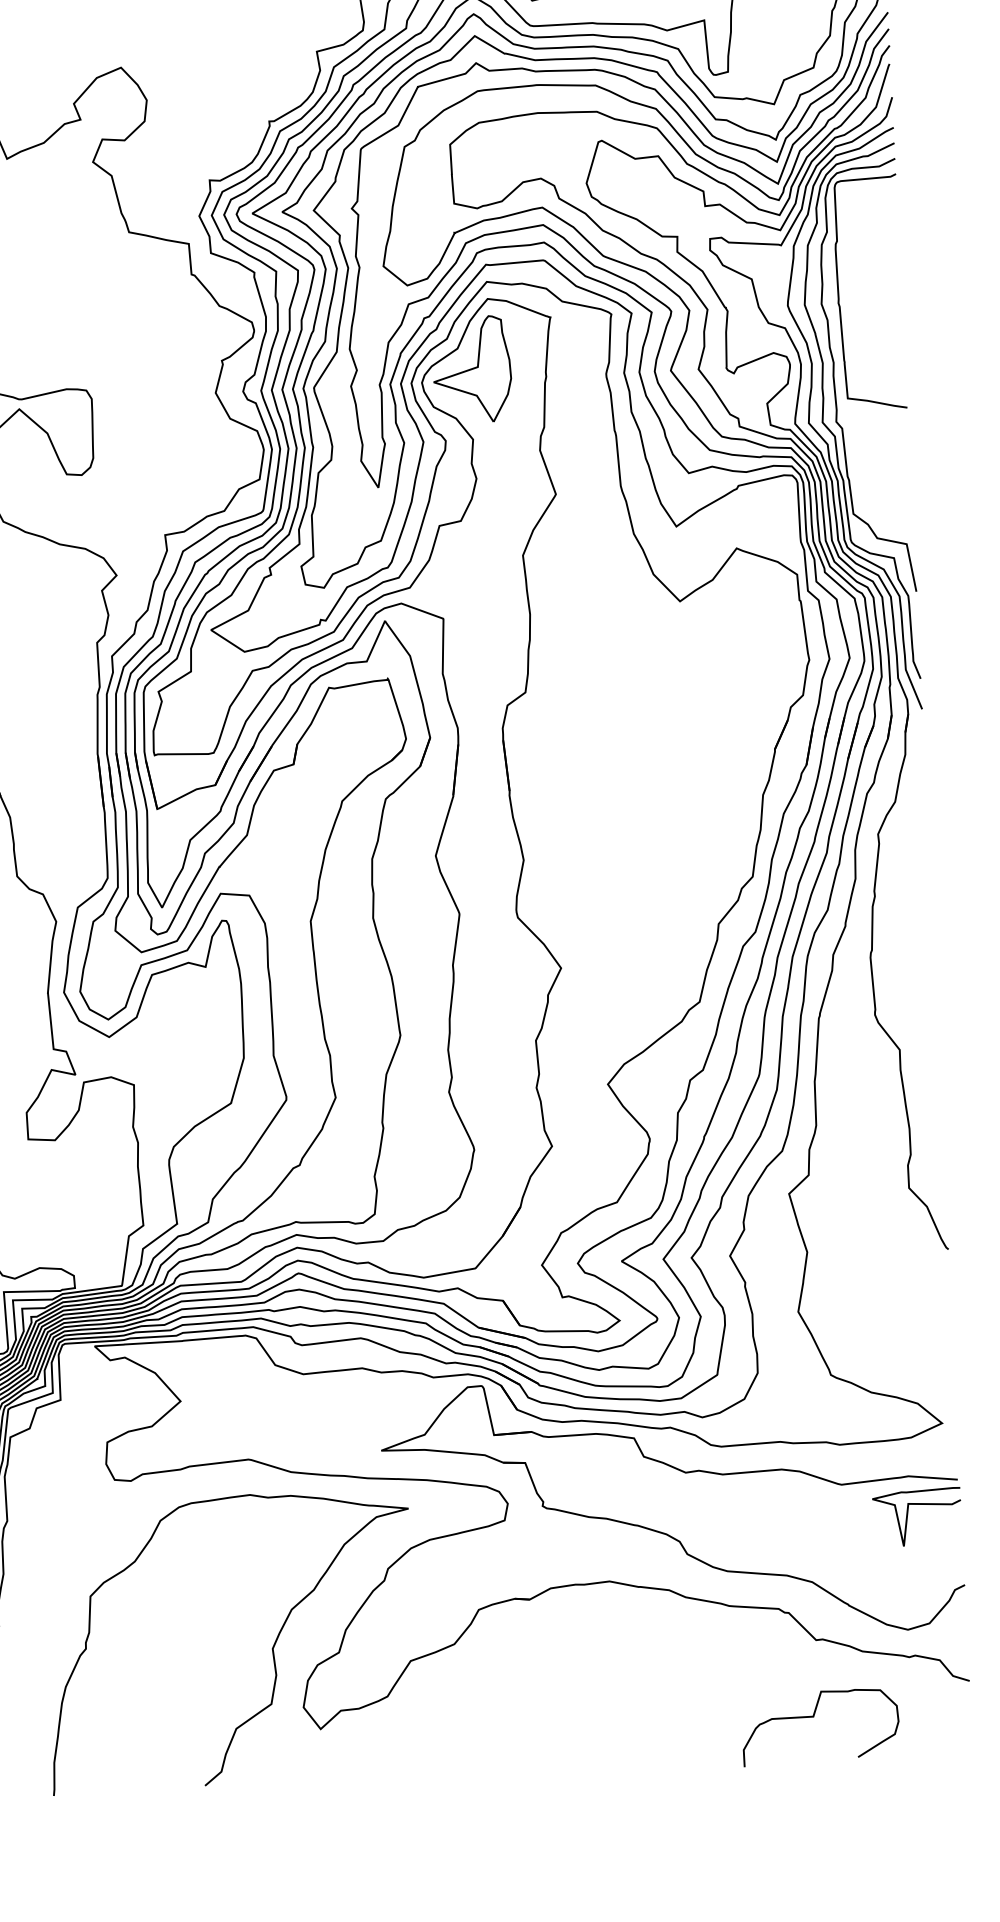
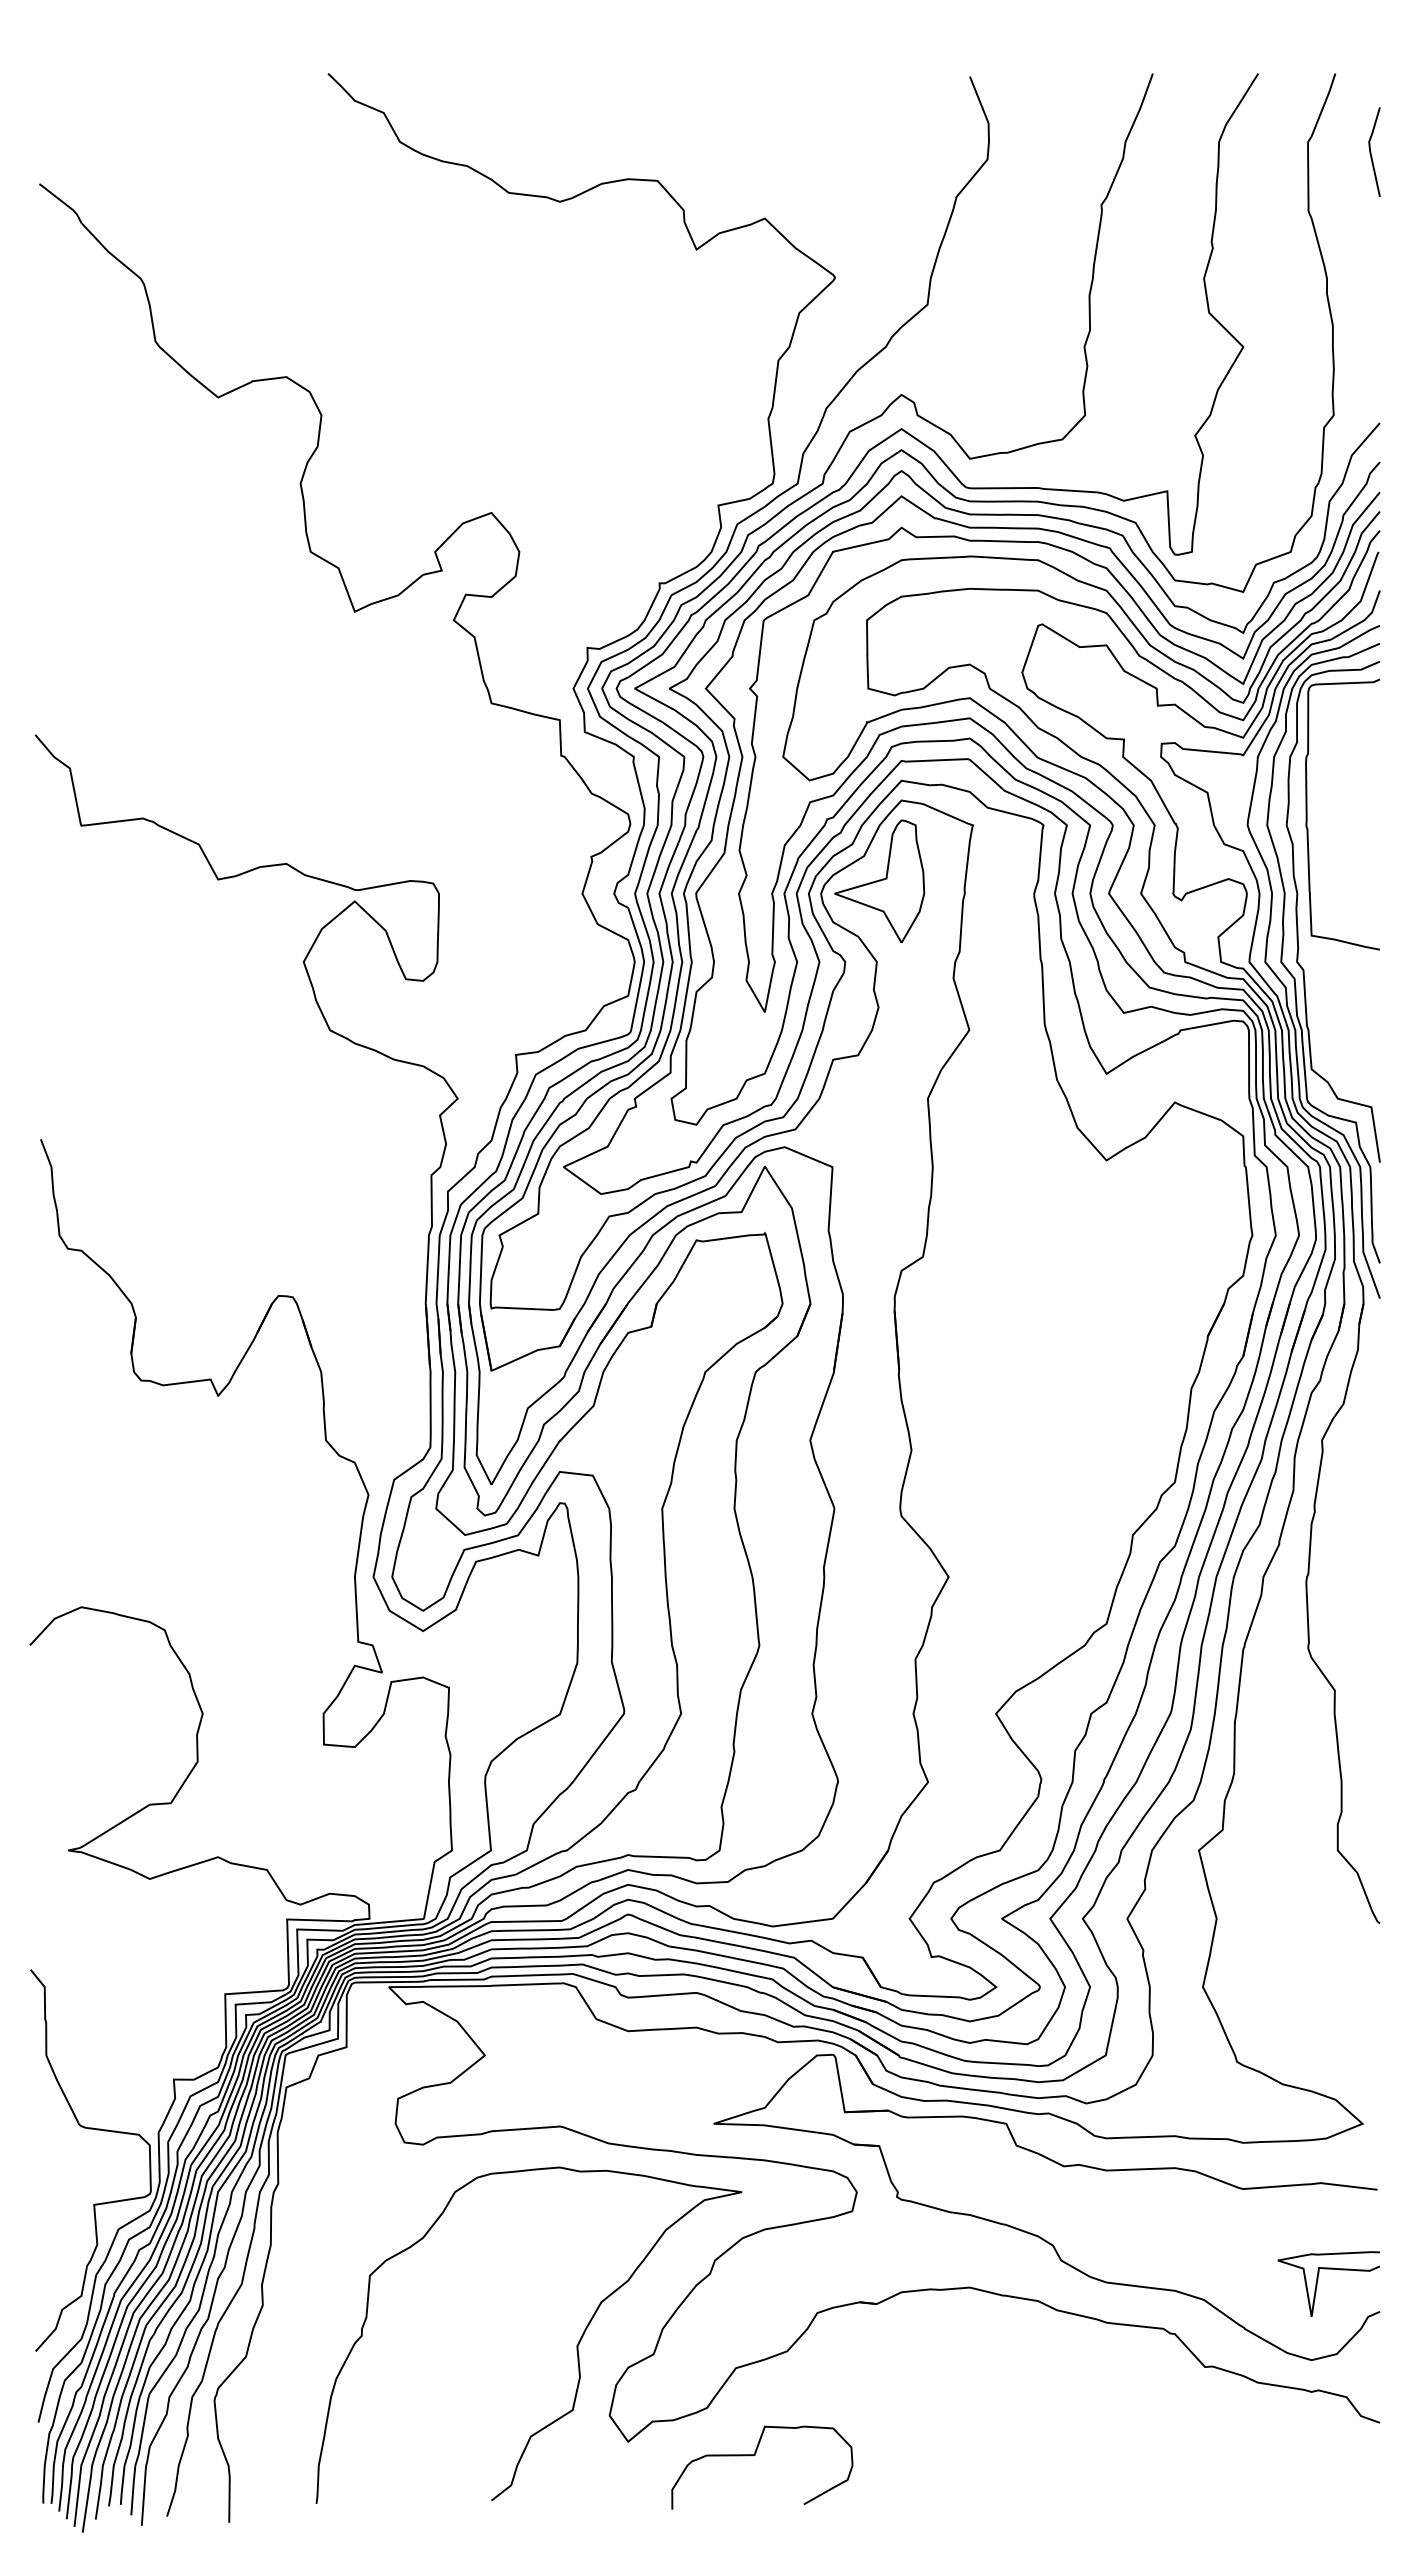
curve: (908, 1514) -> (1318, 2280), moved
curve: (814, 1716) -> (755, 2455), moved

